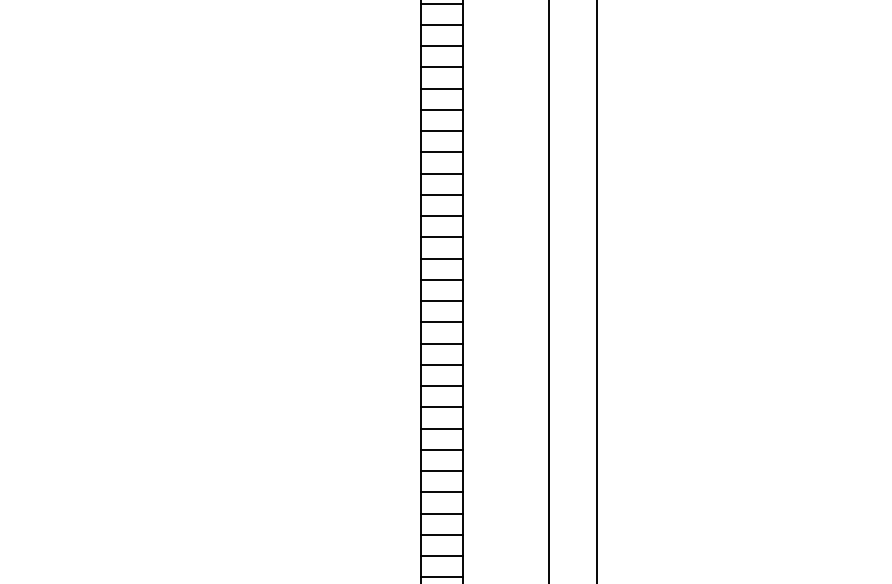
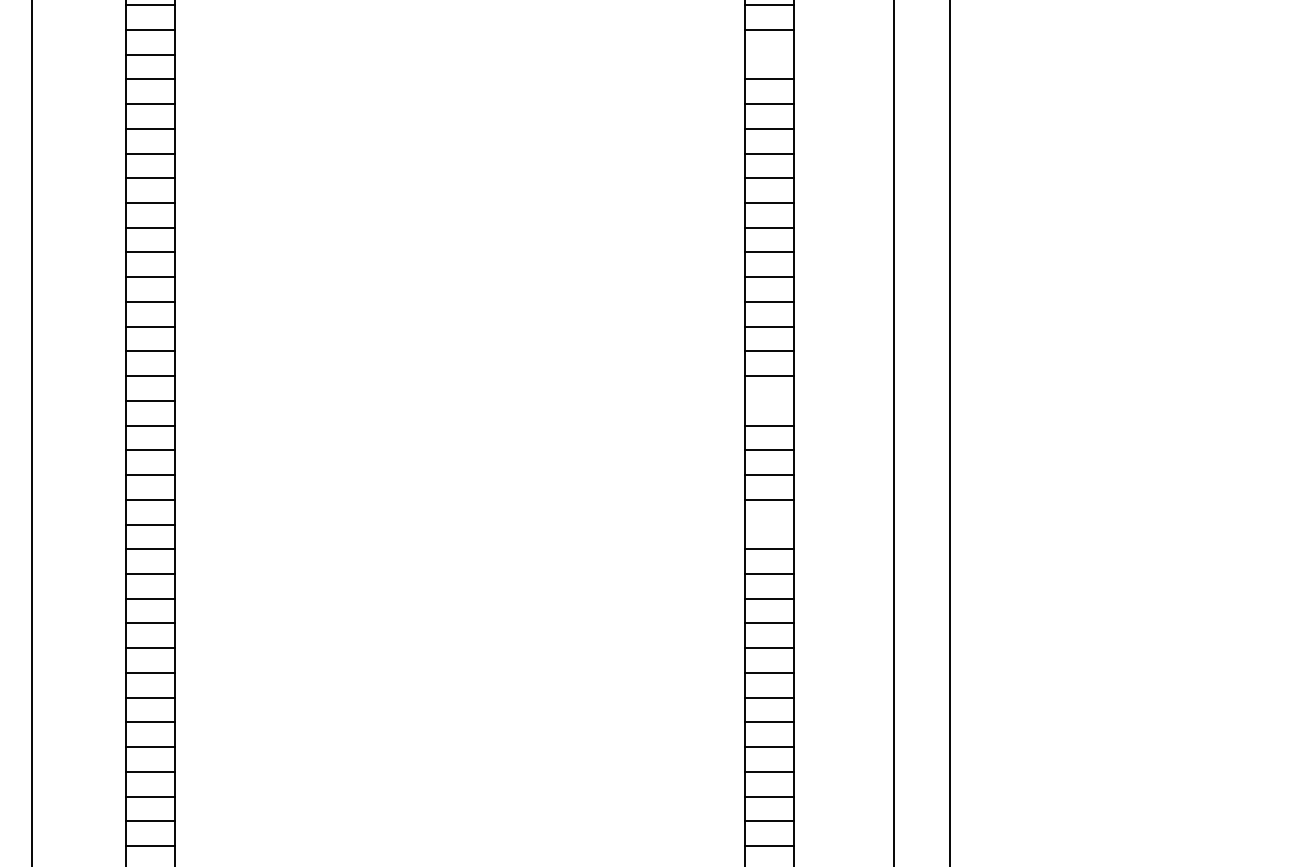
line: (442, 88) -> (769, 54), removed
line: (442, 385) -> (769, 400), removed
line: (442, 492) -> (769, 524), removed

